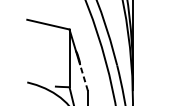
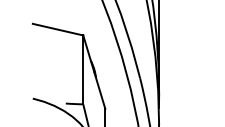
line: (83, 75) -> (99, 90), dashed -> solid

